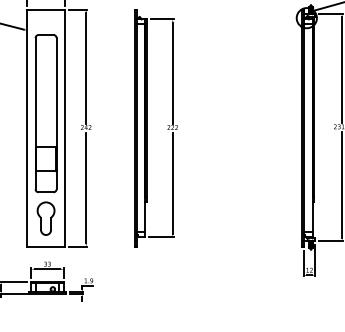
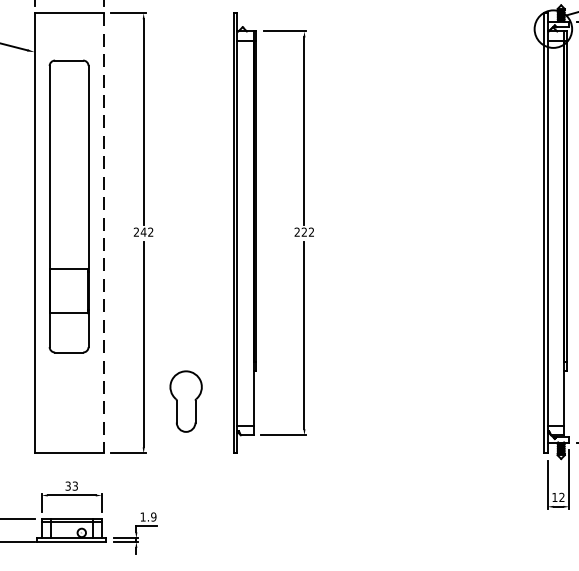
line: (64, 128) -> (103, 234), solid -> dashed
part: (45, 218) -> (185, 401), moved

